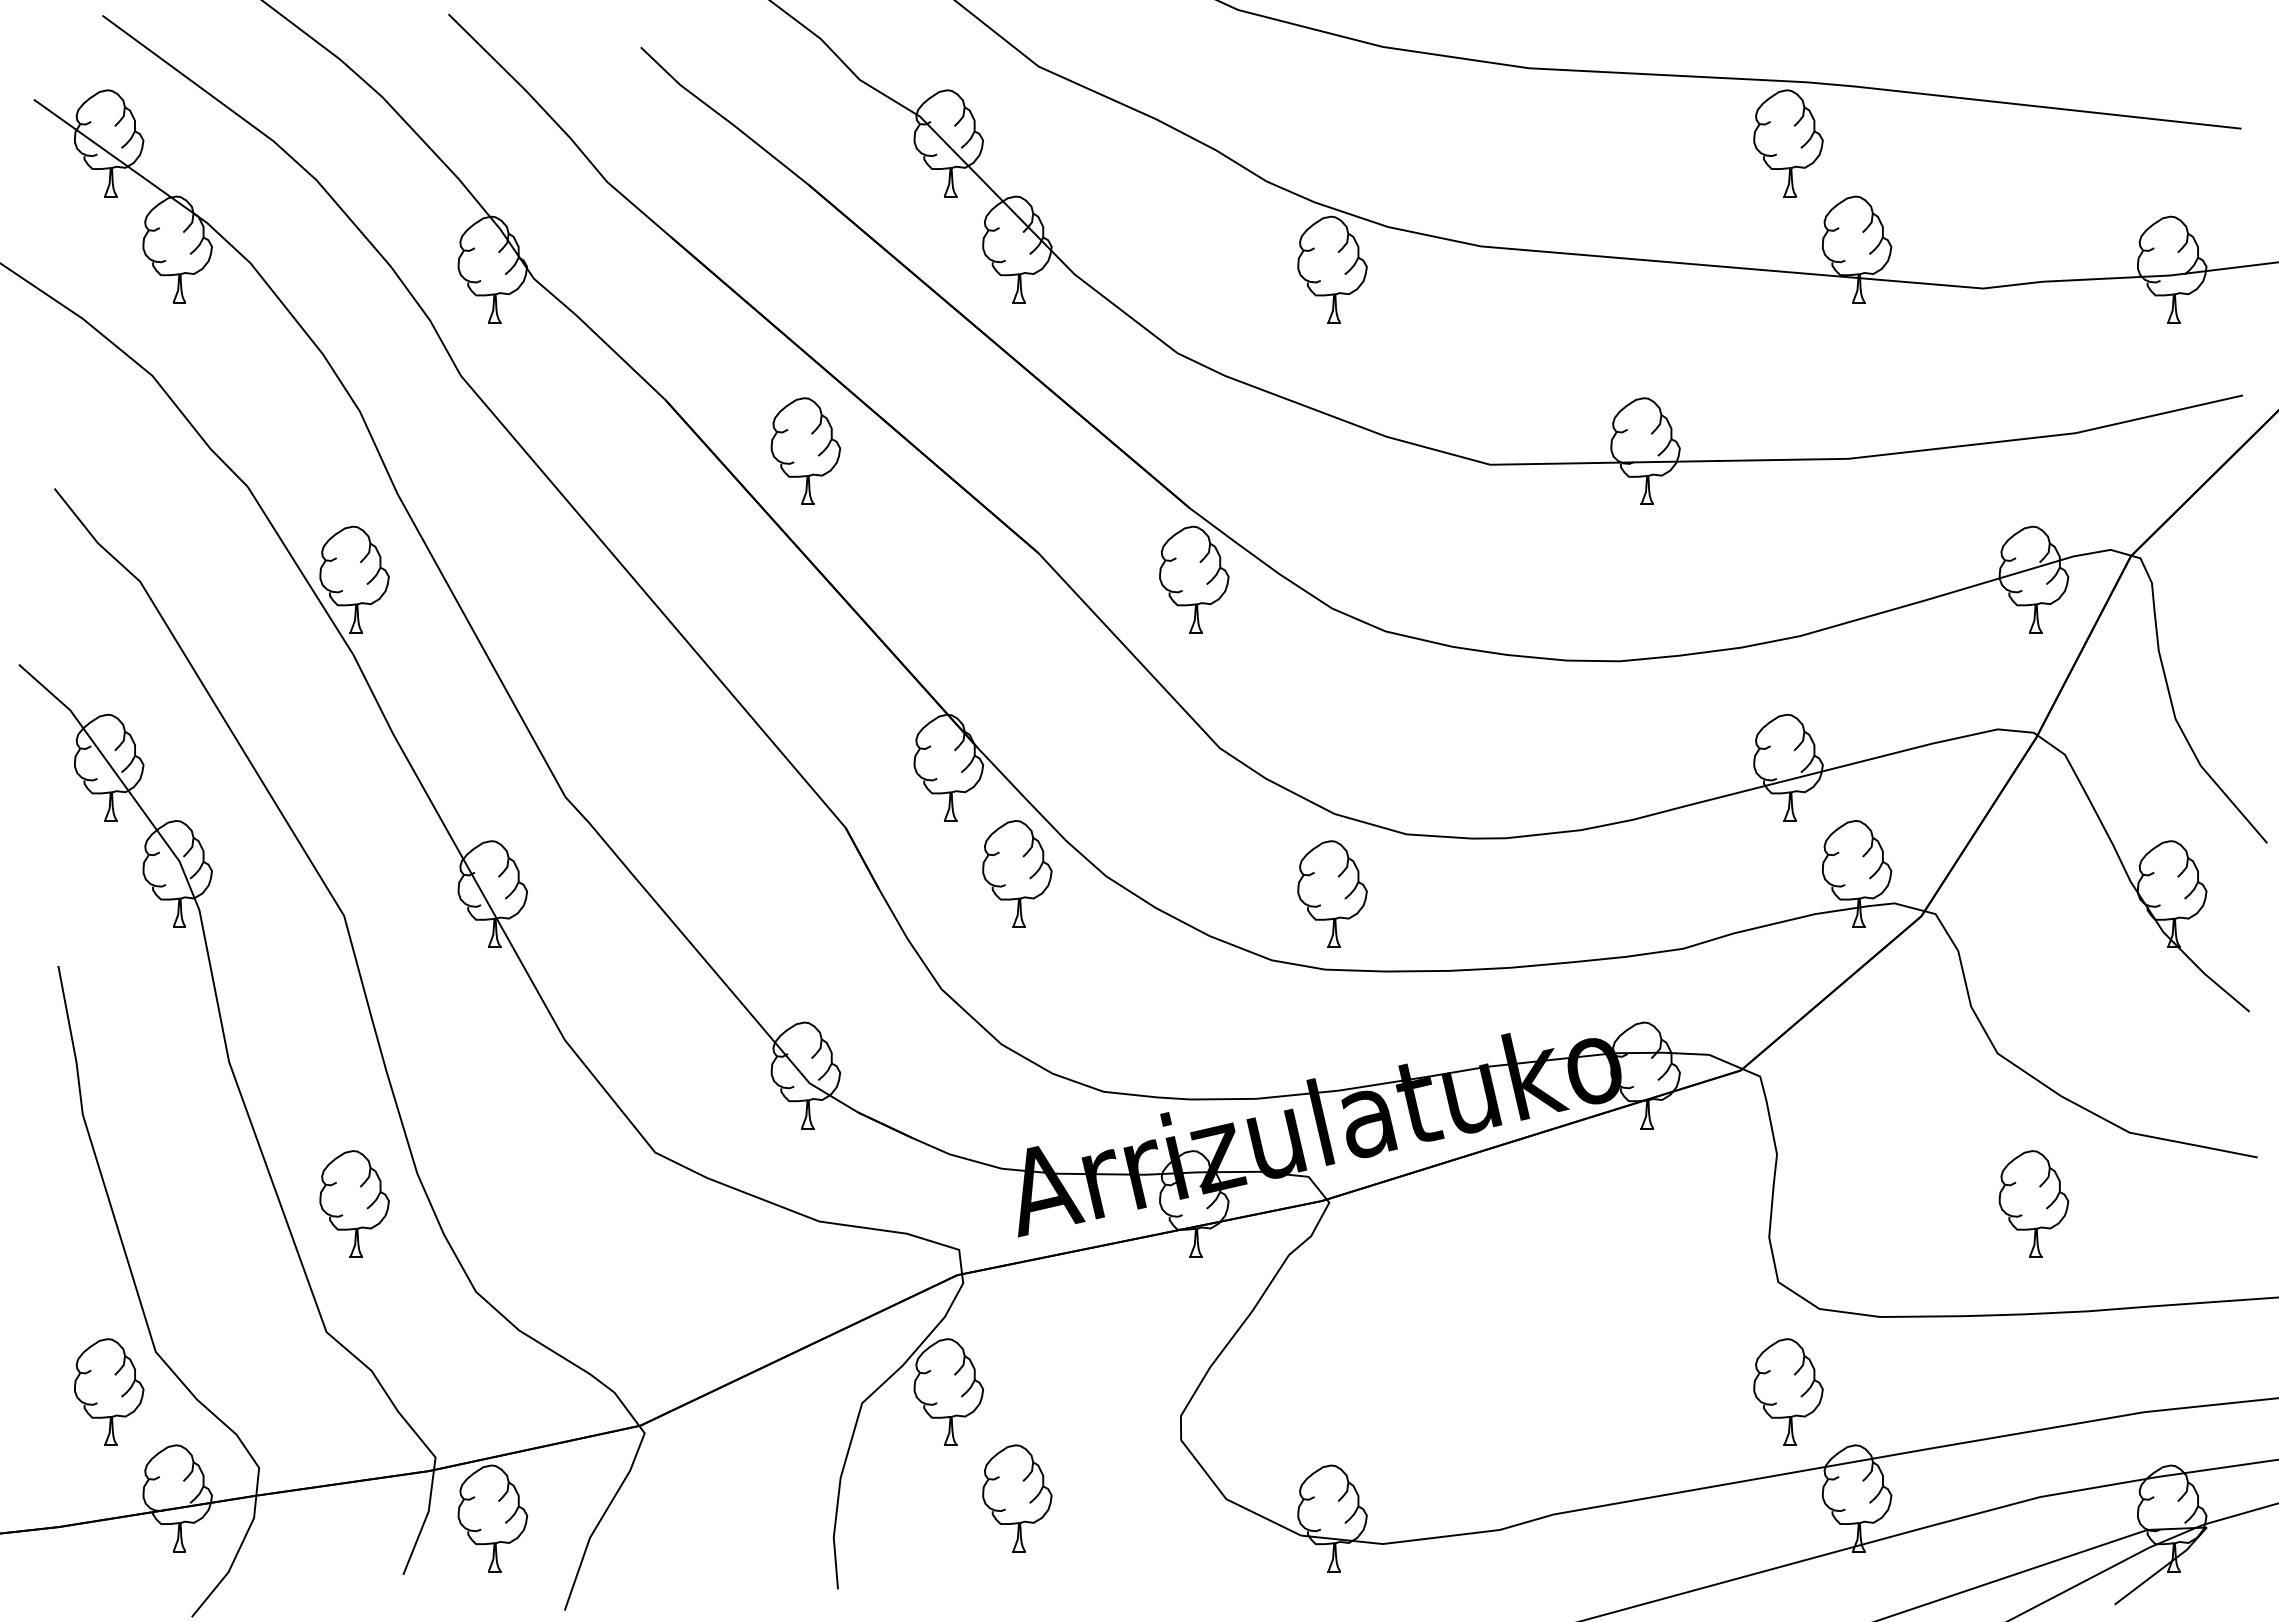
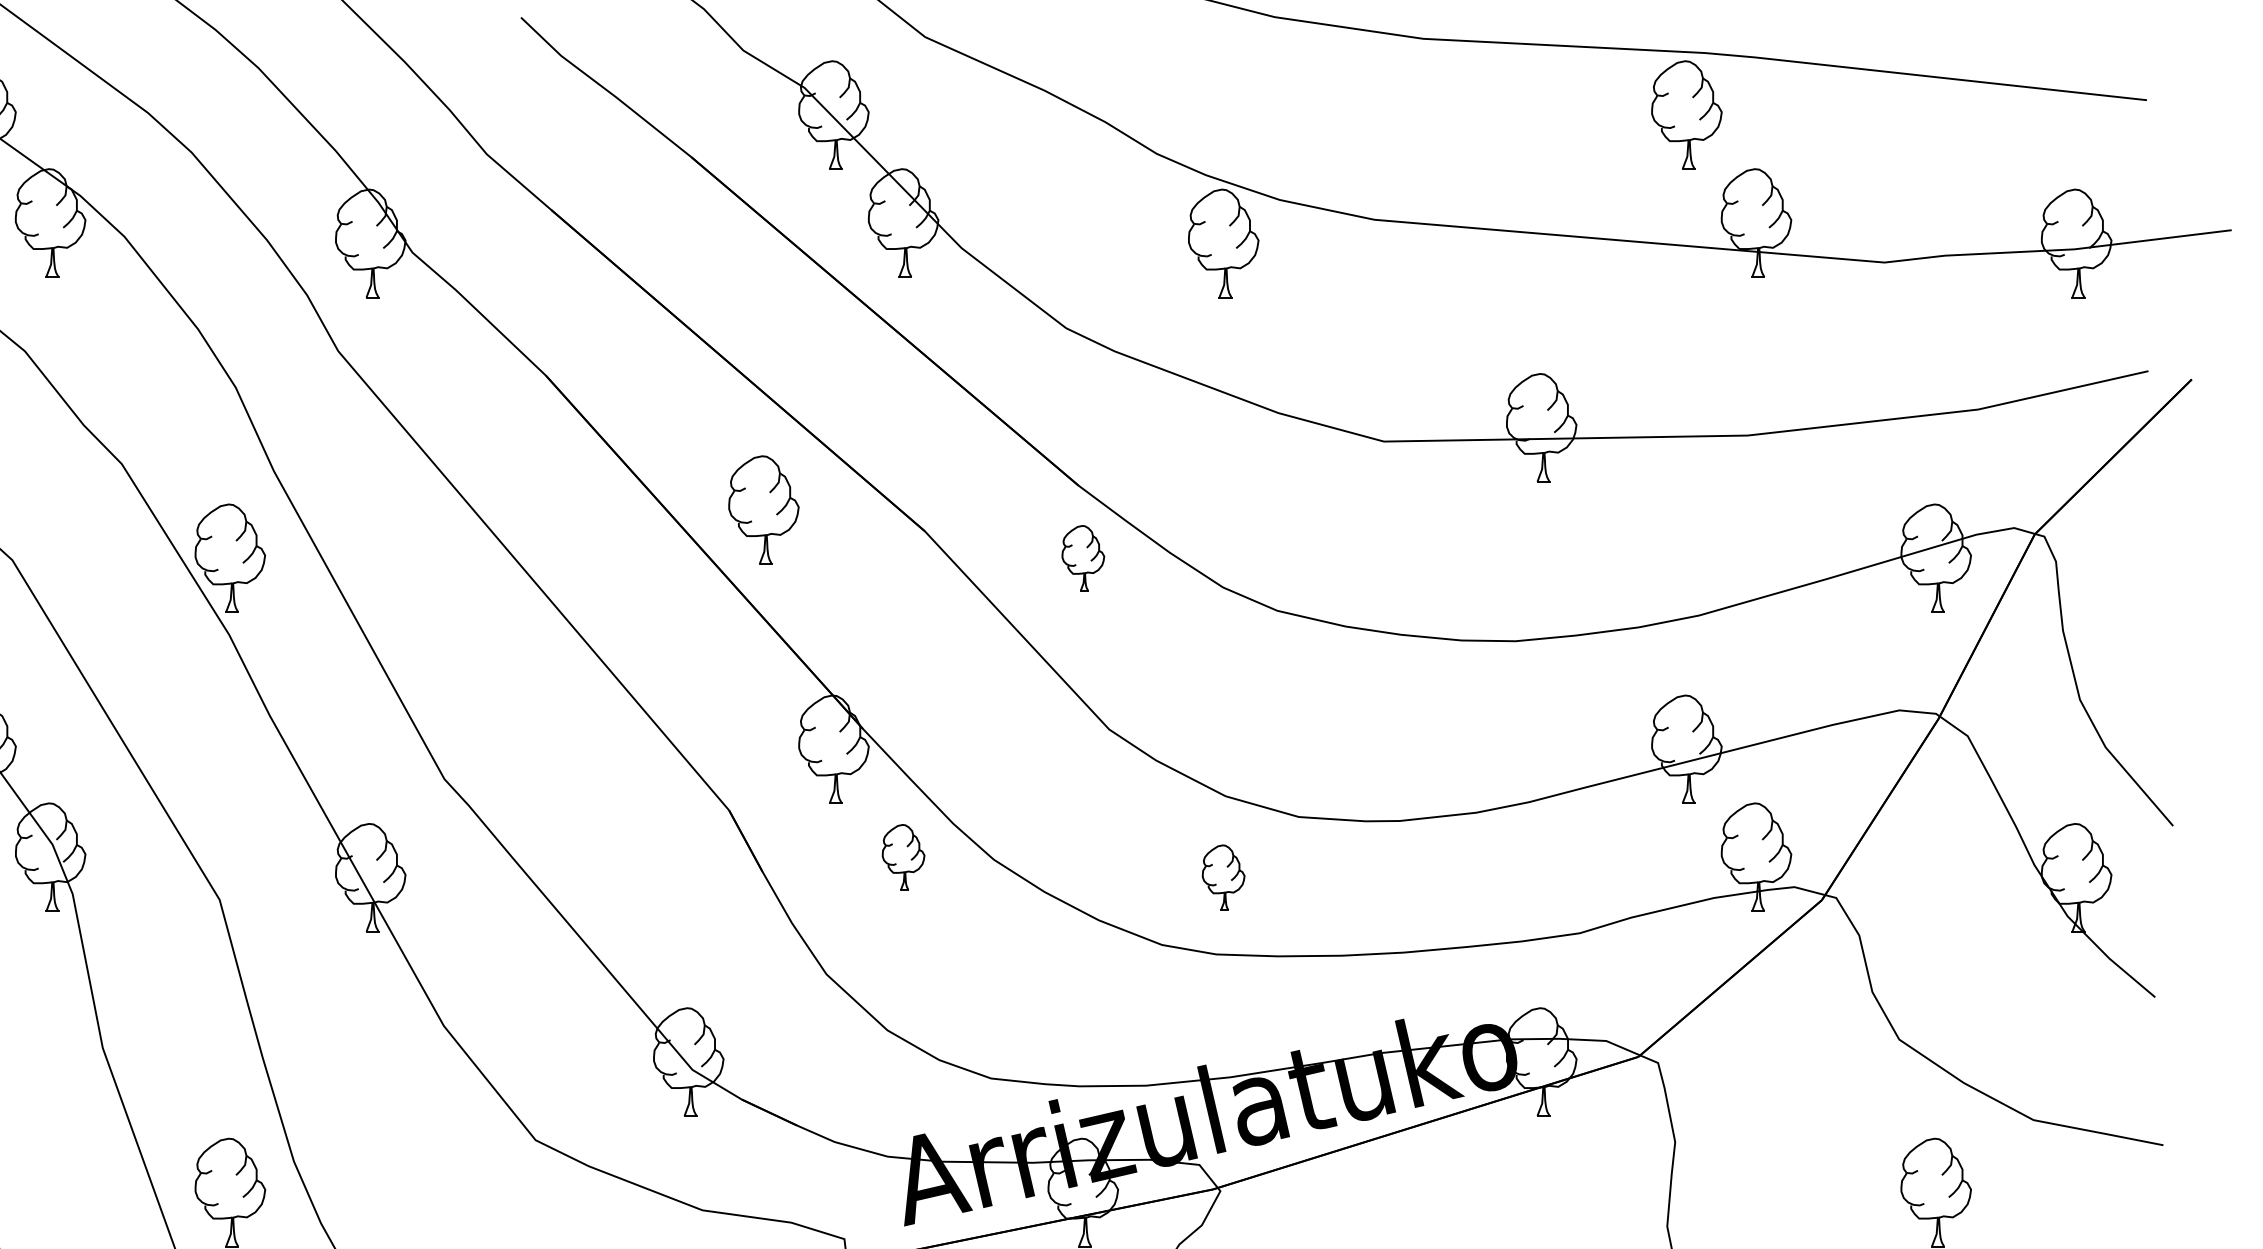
part: (805, 450) -> (763, 509), moved
part: (1194, 579) -> (1083, 558), size x0.6
part: (1017, 873) -> (903, 856), size x0.6
part: (1332, 893) -> (1223, 877), size x0.6

